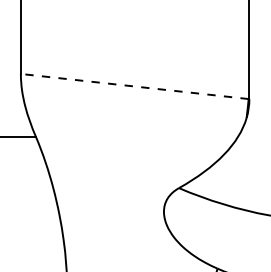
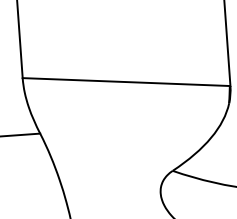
line: (134, 86) -> (126, 82), dashed -> solid

